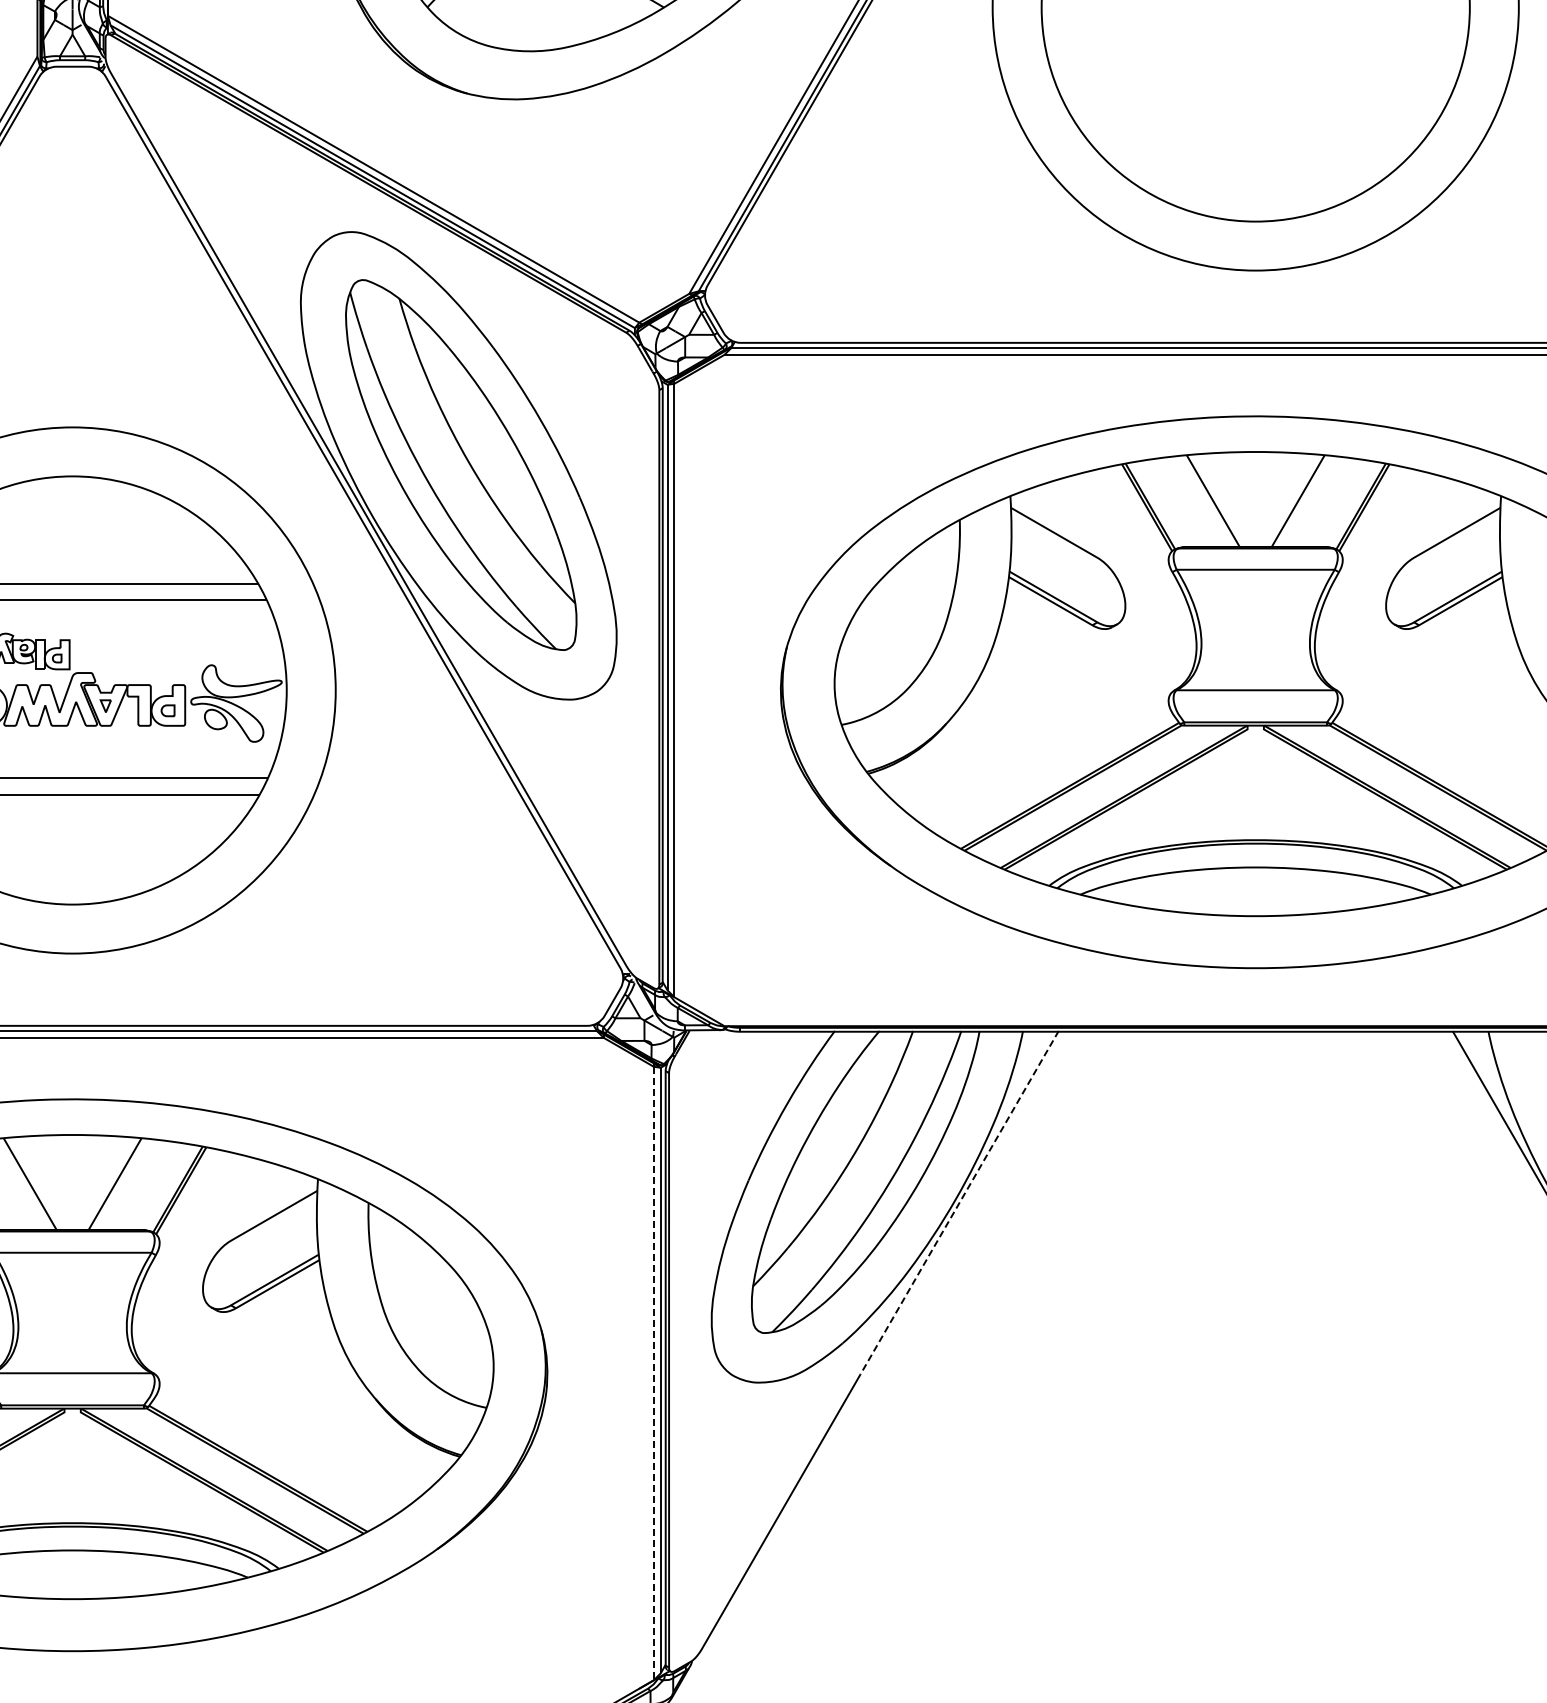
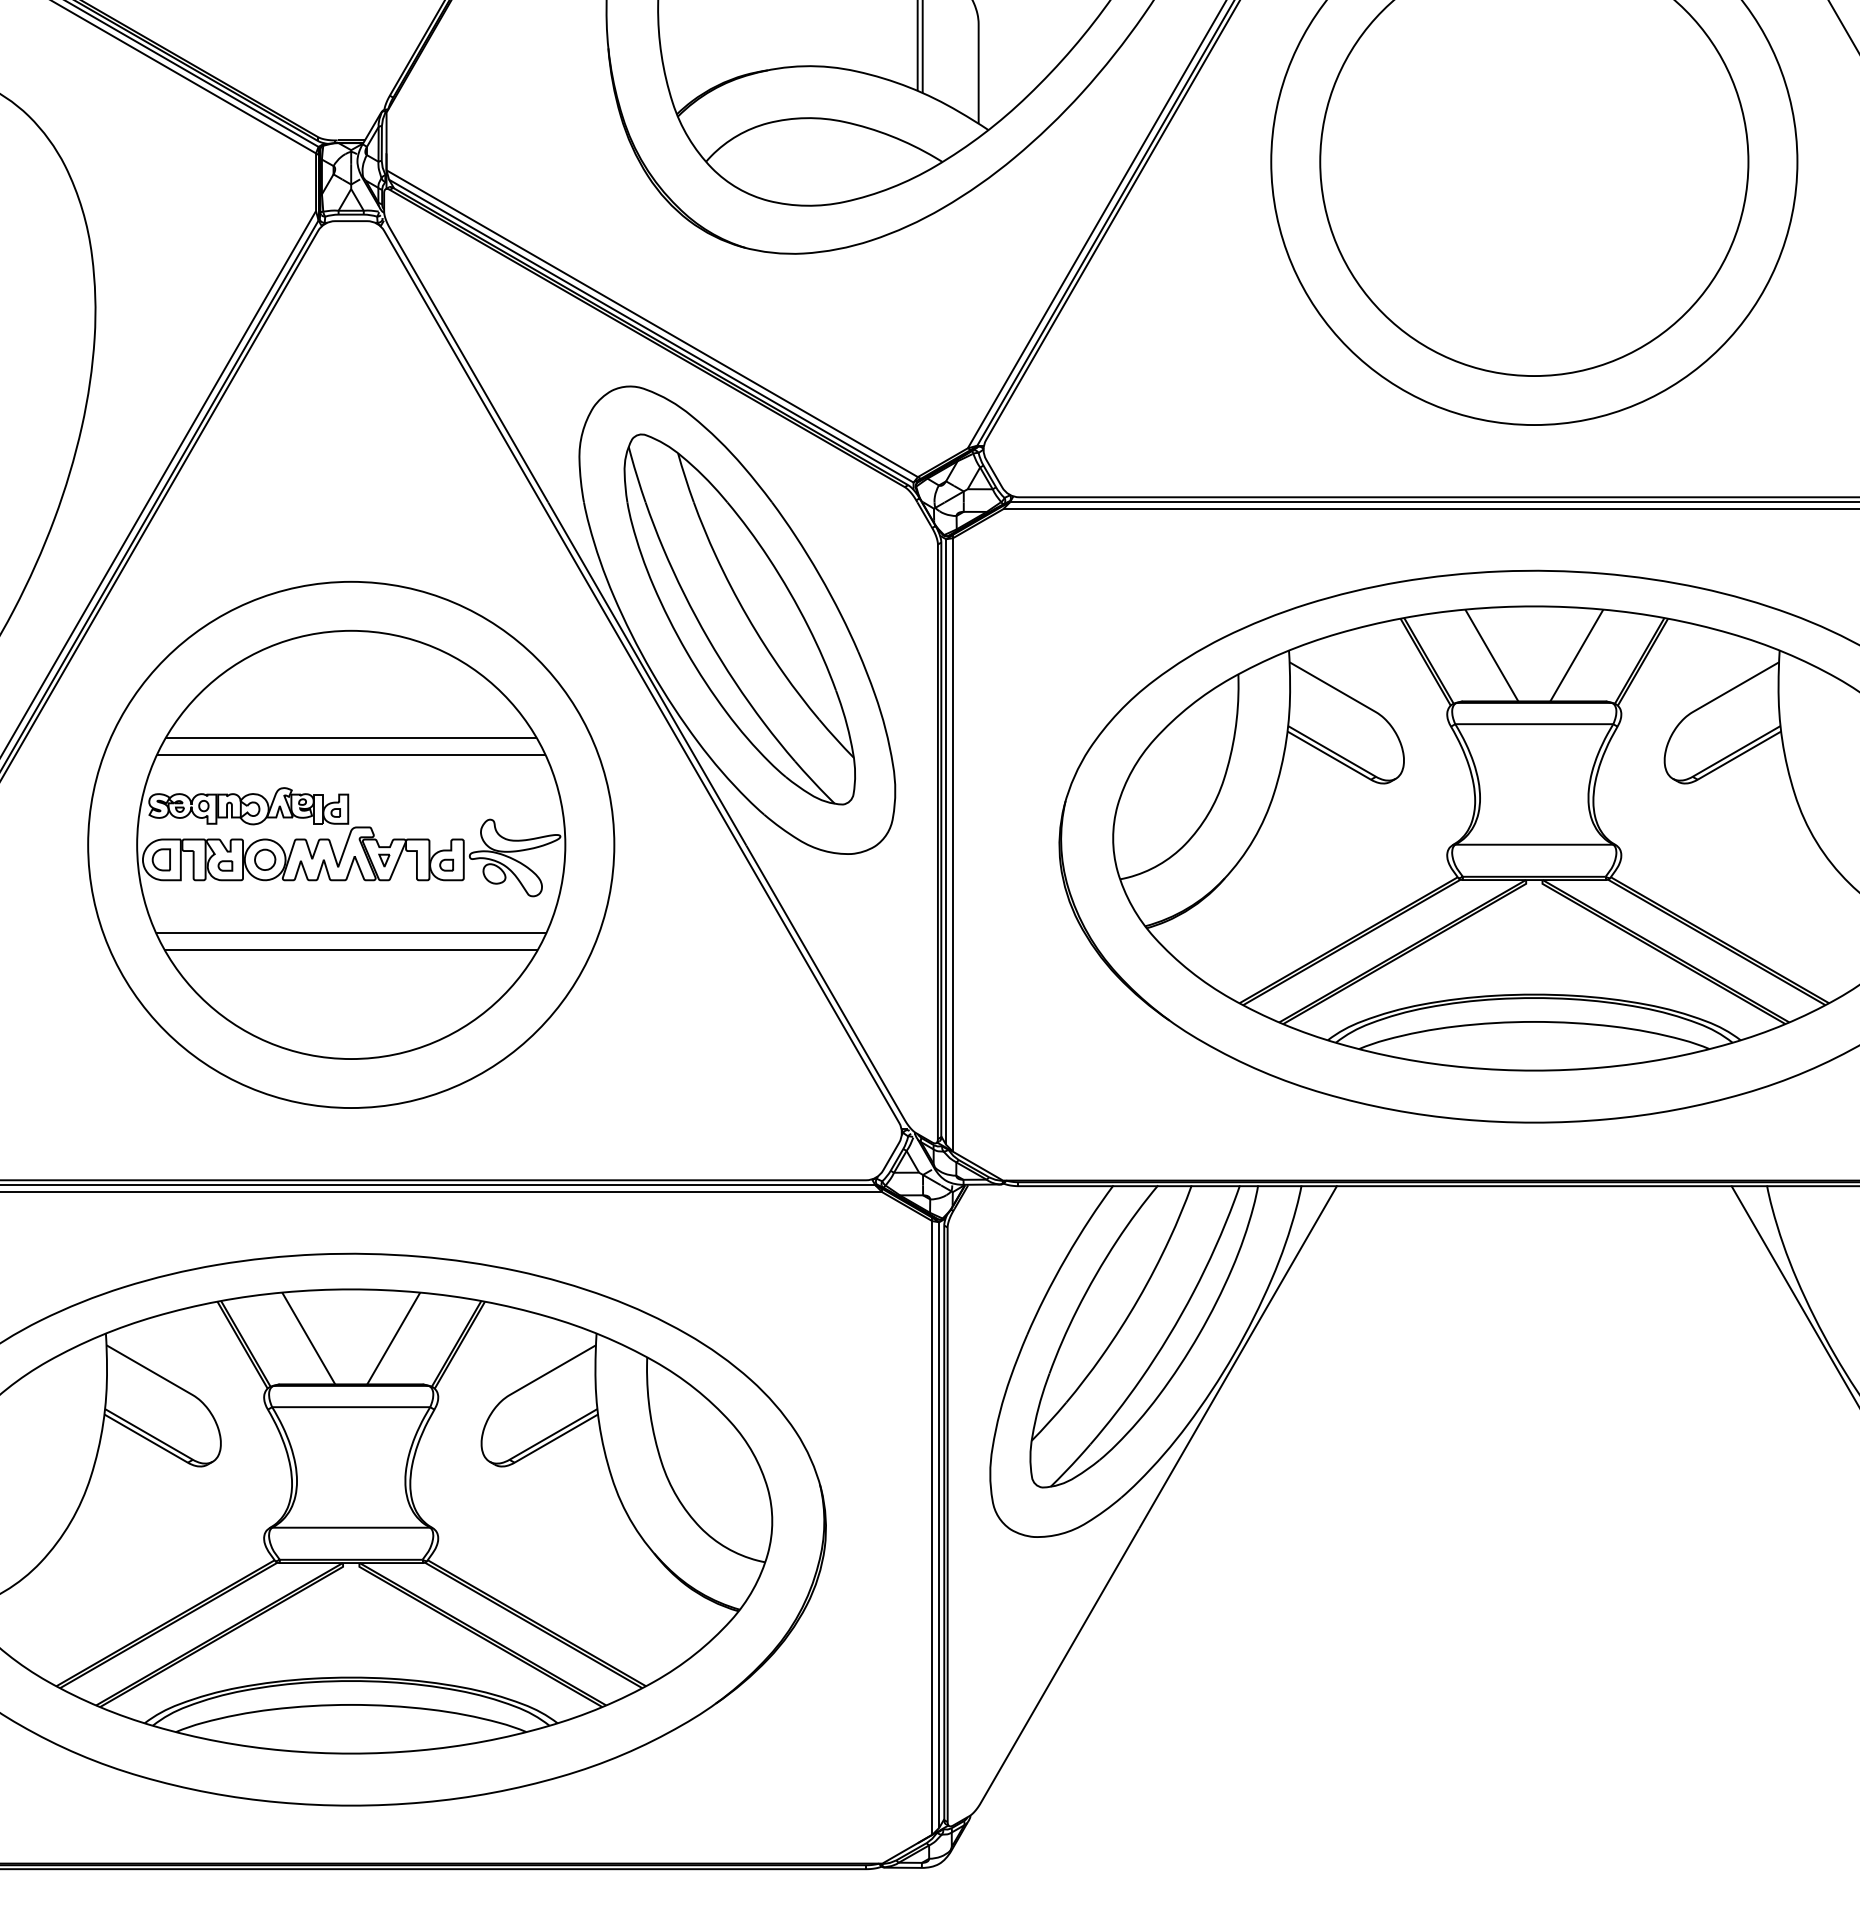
line: (959, 1203) -> (1238, 1357), dashed -> solid
line: (653, 1373) -> (932, 1527), dashed -> solid

